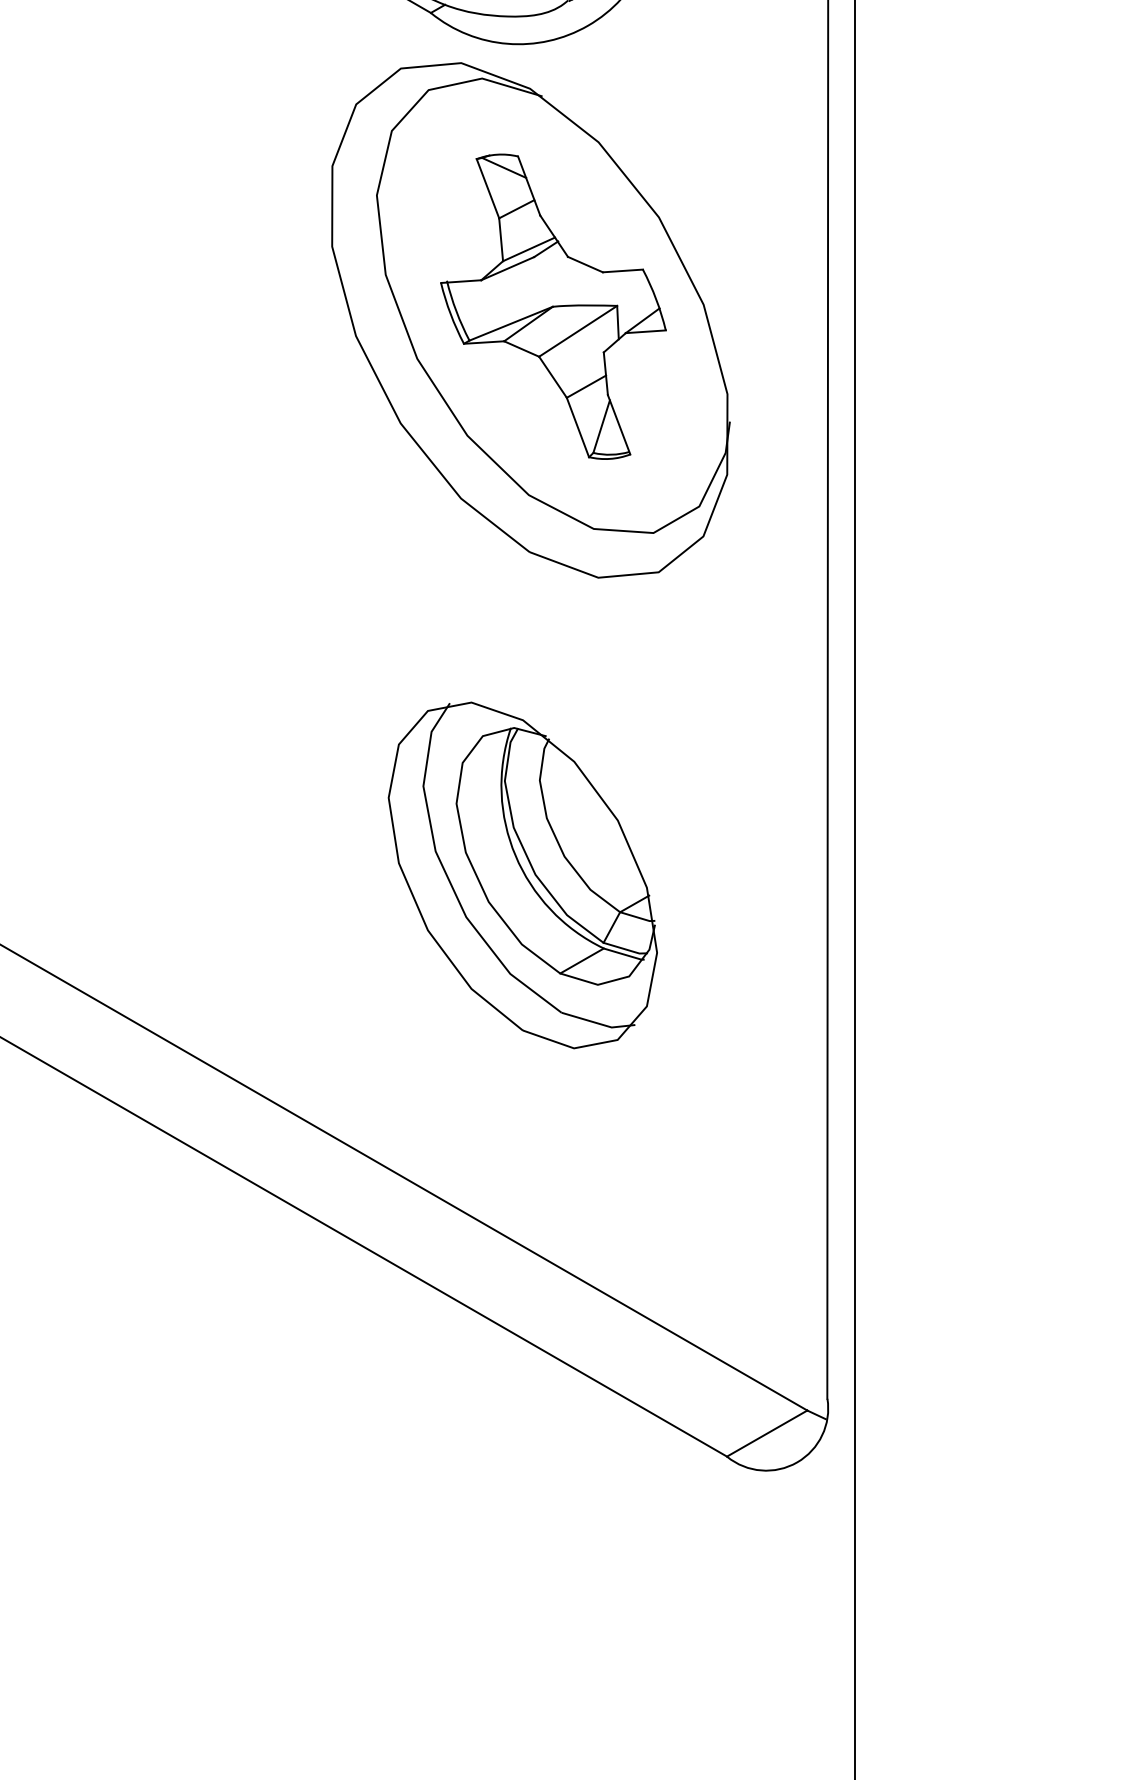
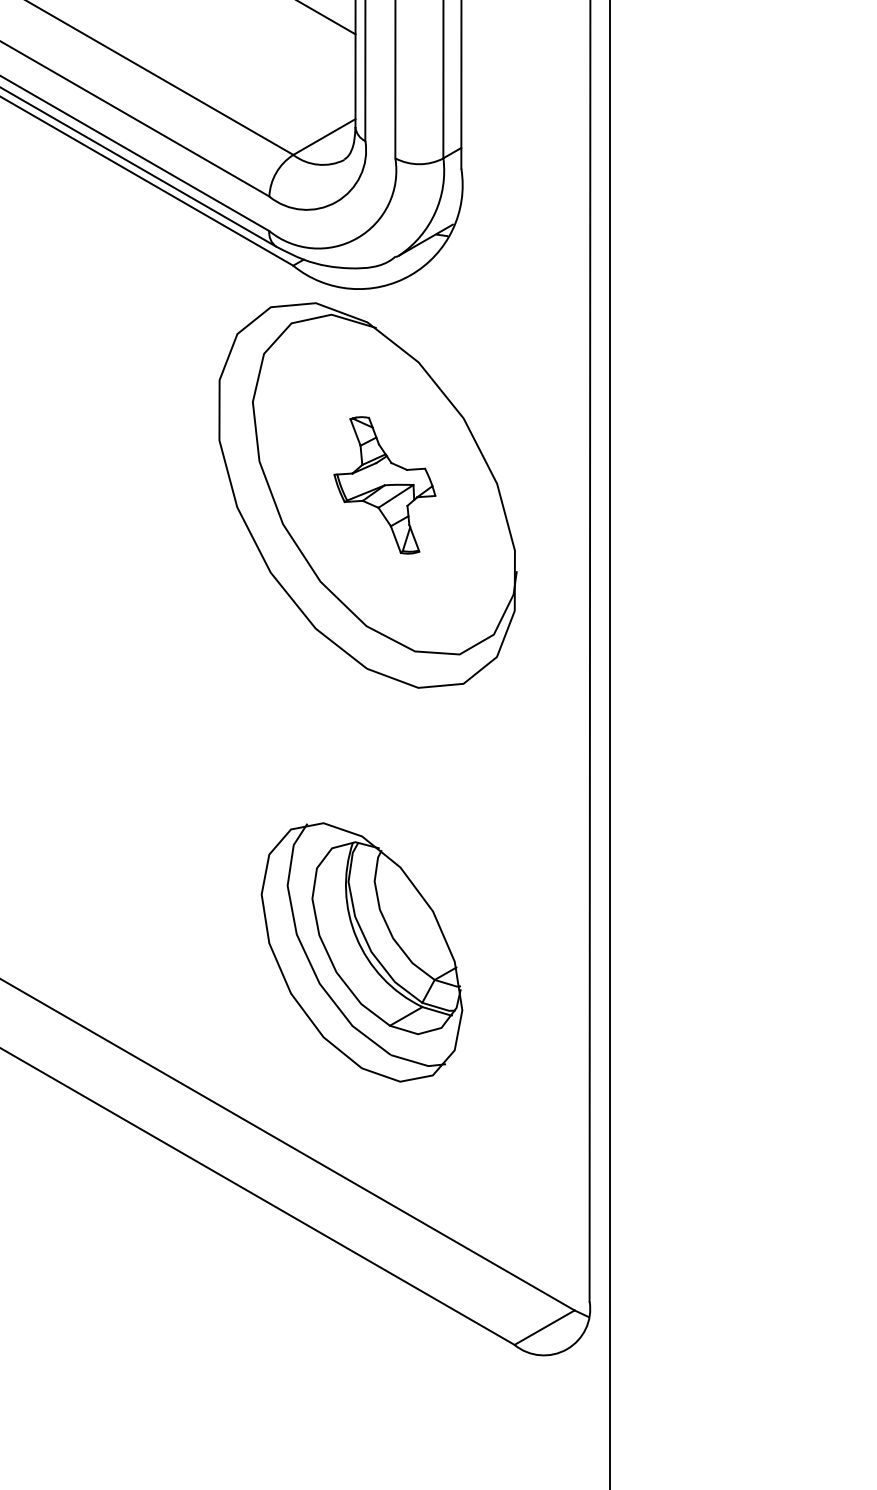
part: (552, 306) -> (384, 485), size x0.6
part: (522, 875) -> (361, 952), moved

